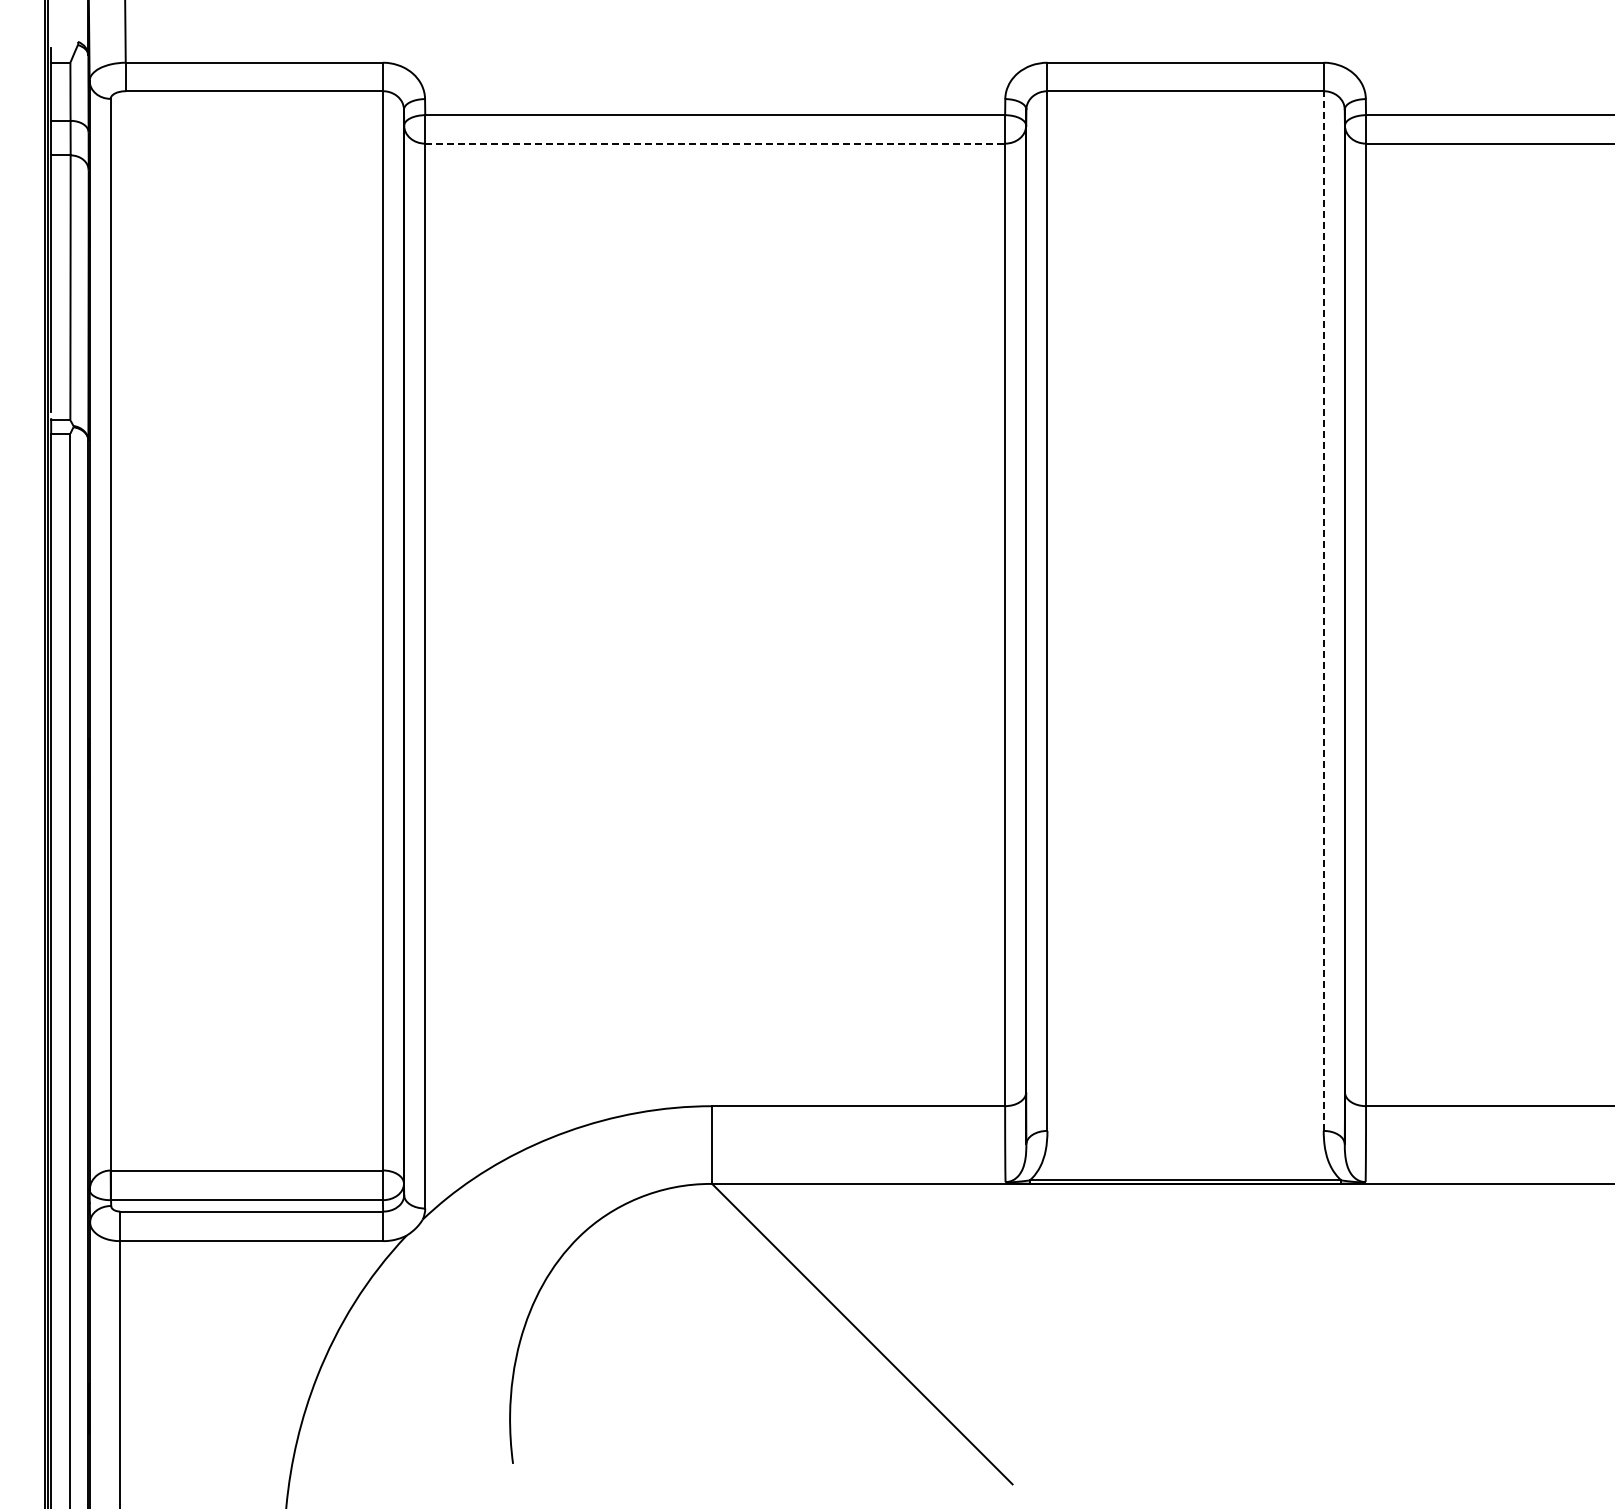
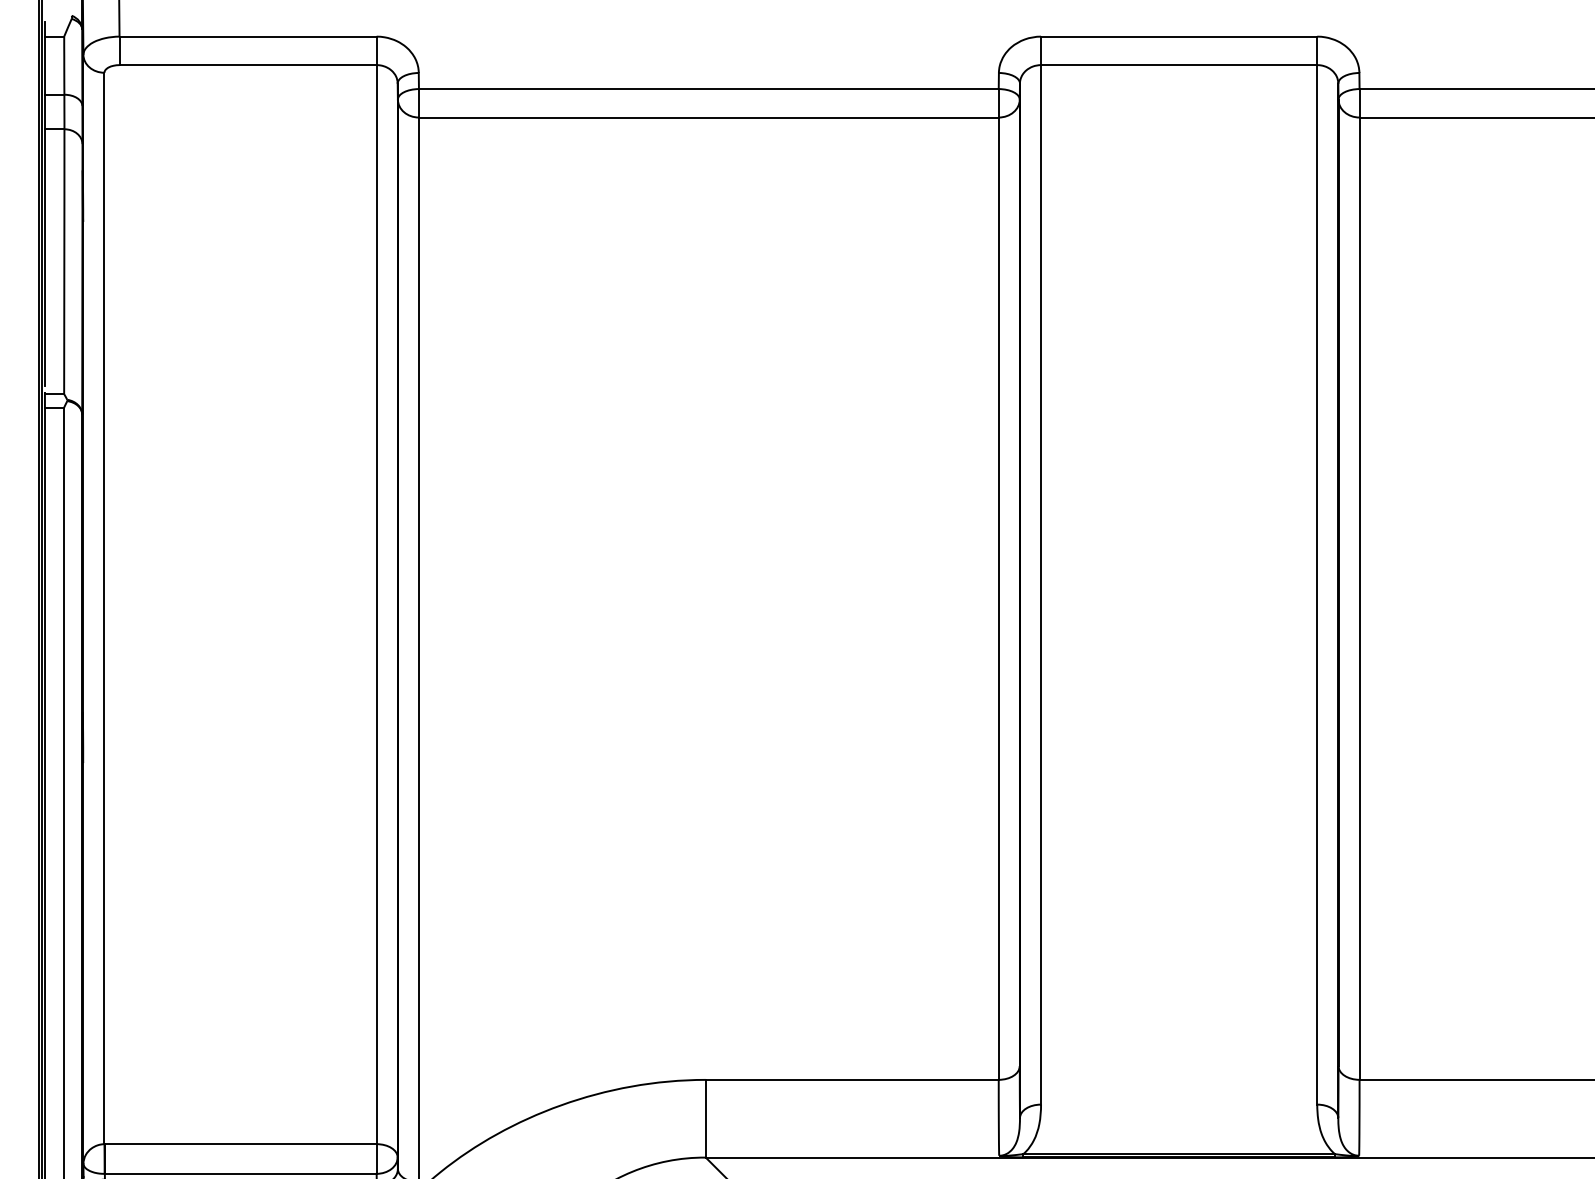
line: (715, 143) -> (709, 117), dashed -> solid
line: (1323, 611) -> (1317, 585), dashed -> solid

